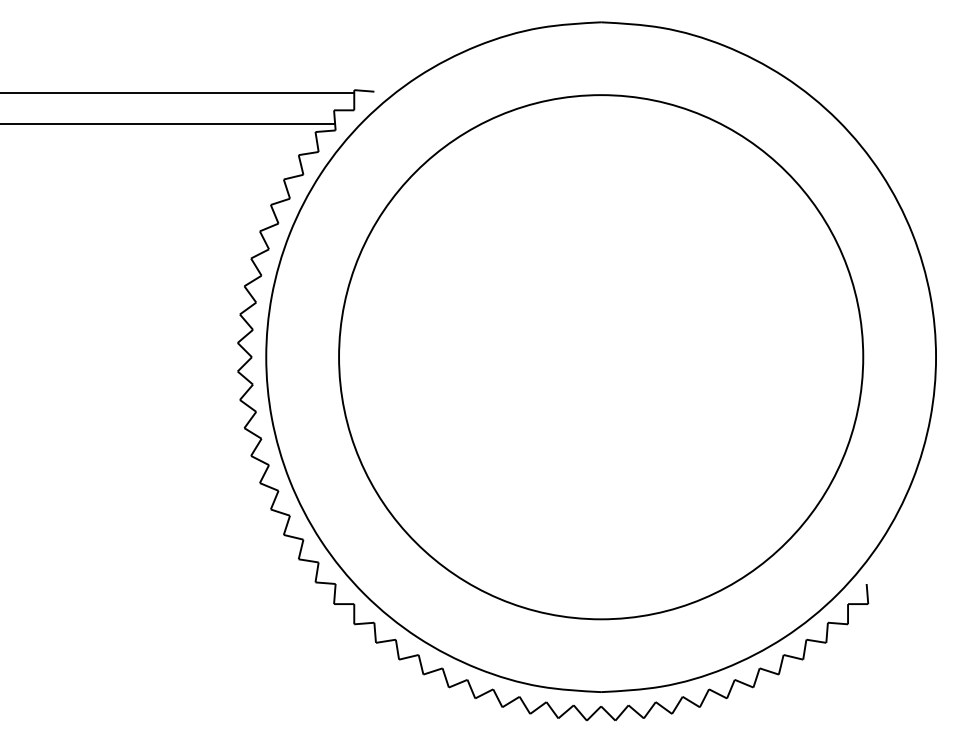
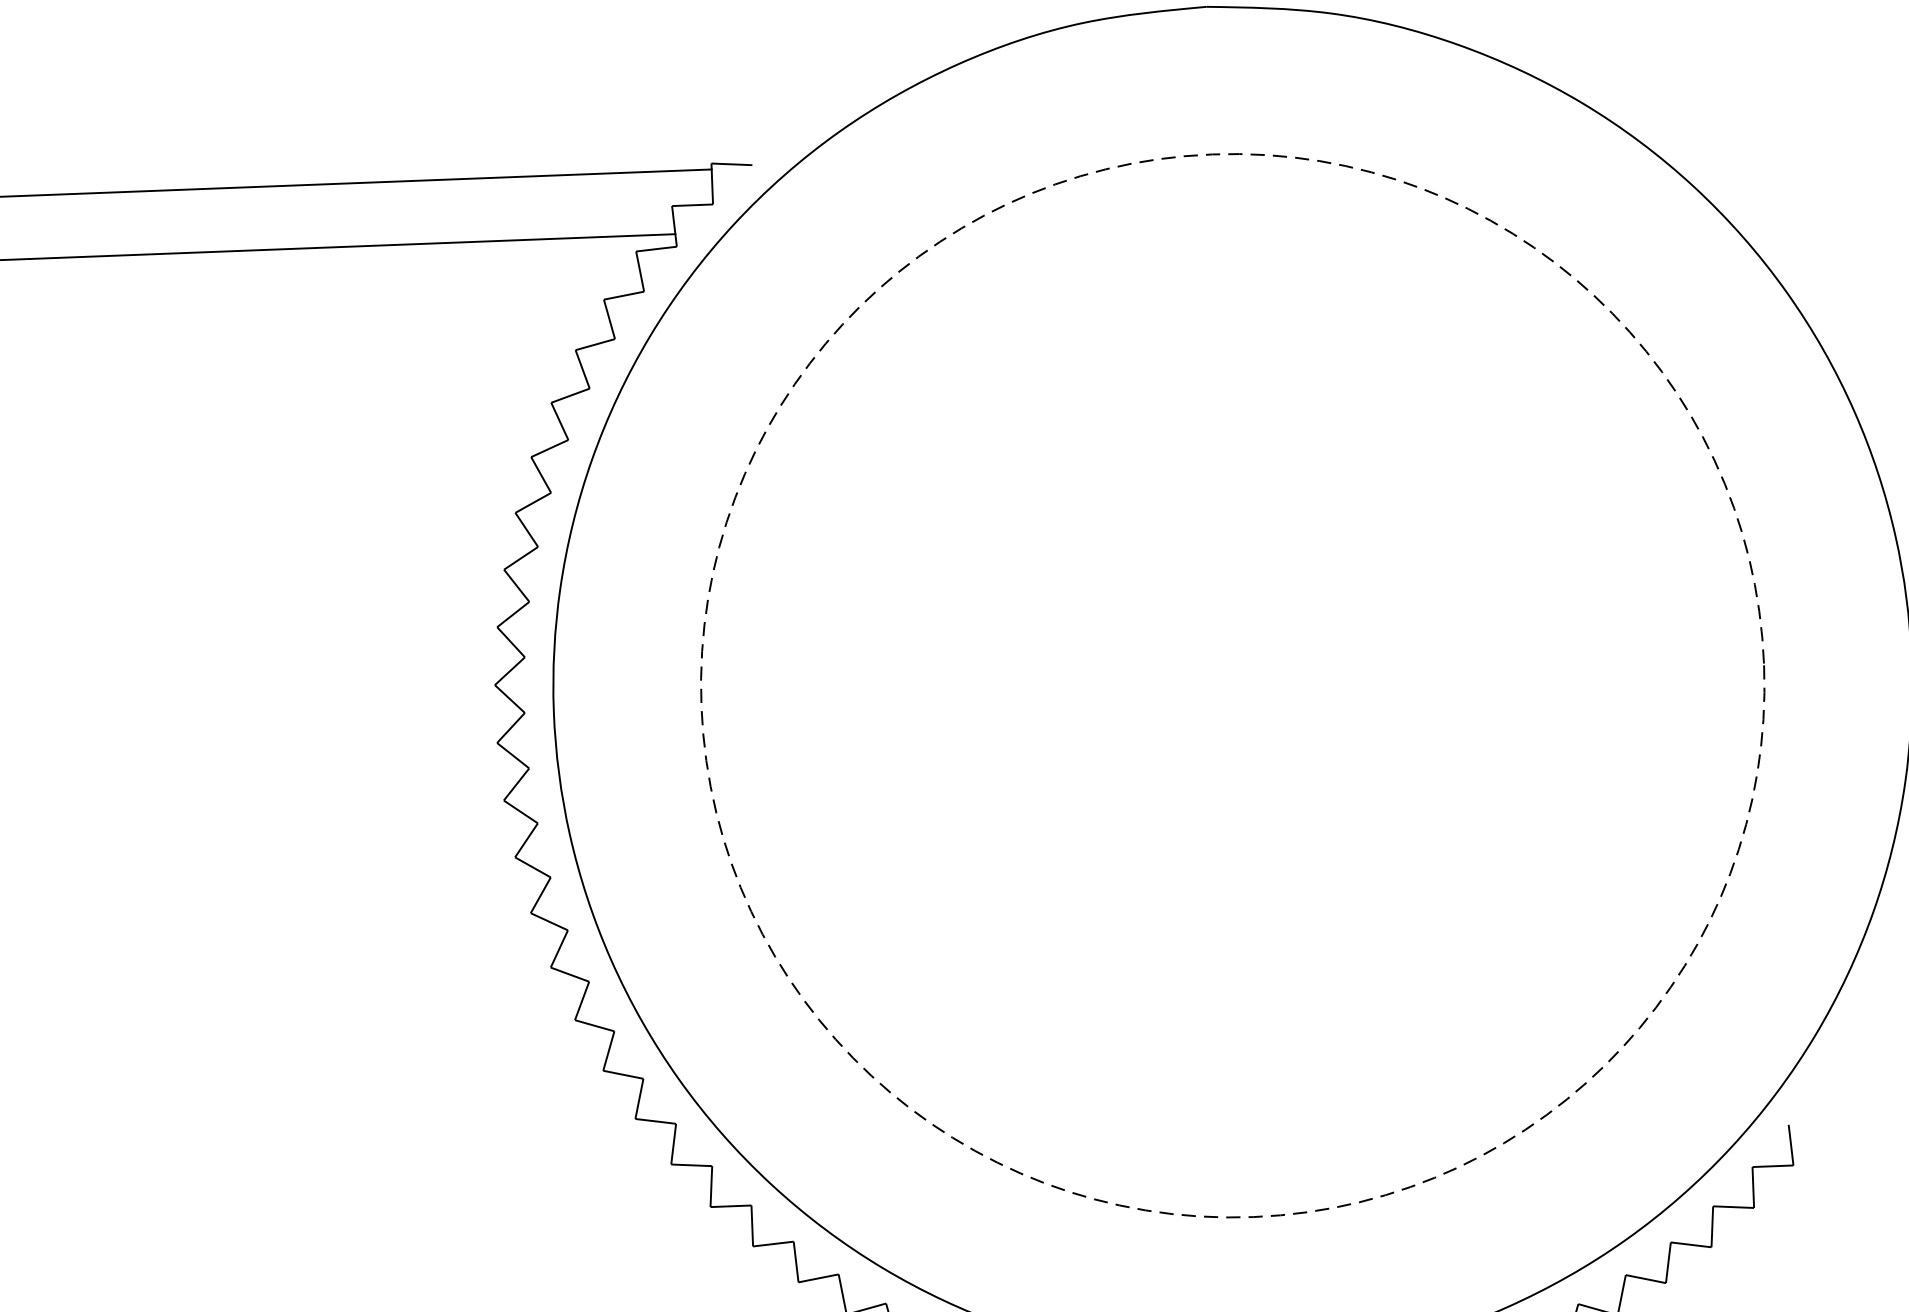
circle: (601, 357) -> (1233, 686), solid -> dashed

